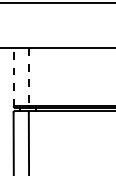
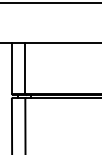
line: (13, 77) -> (11, 68), dashed -> solid
line: (28, 77) -> (25, 68), dashed -> solid

